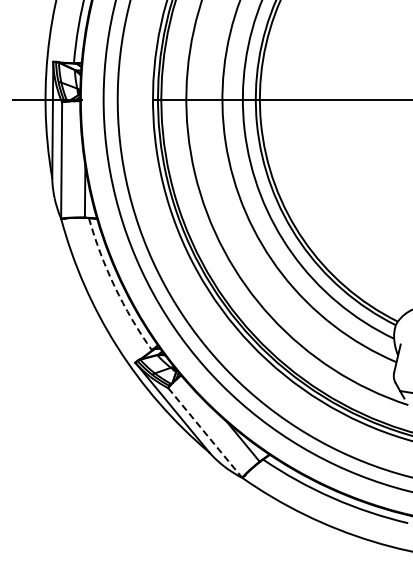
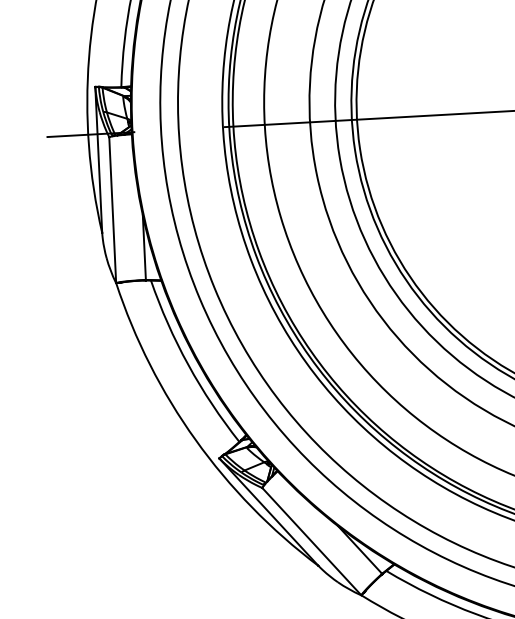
arc: (114, 286) -> (187, 364), dashed -> solid
line: (205, 433) -> (312, 542), dashed -> solid

